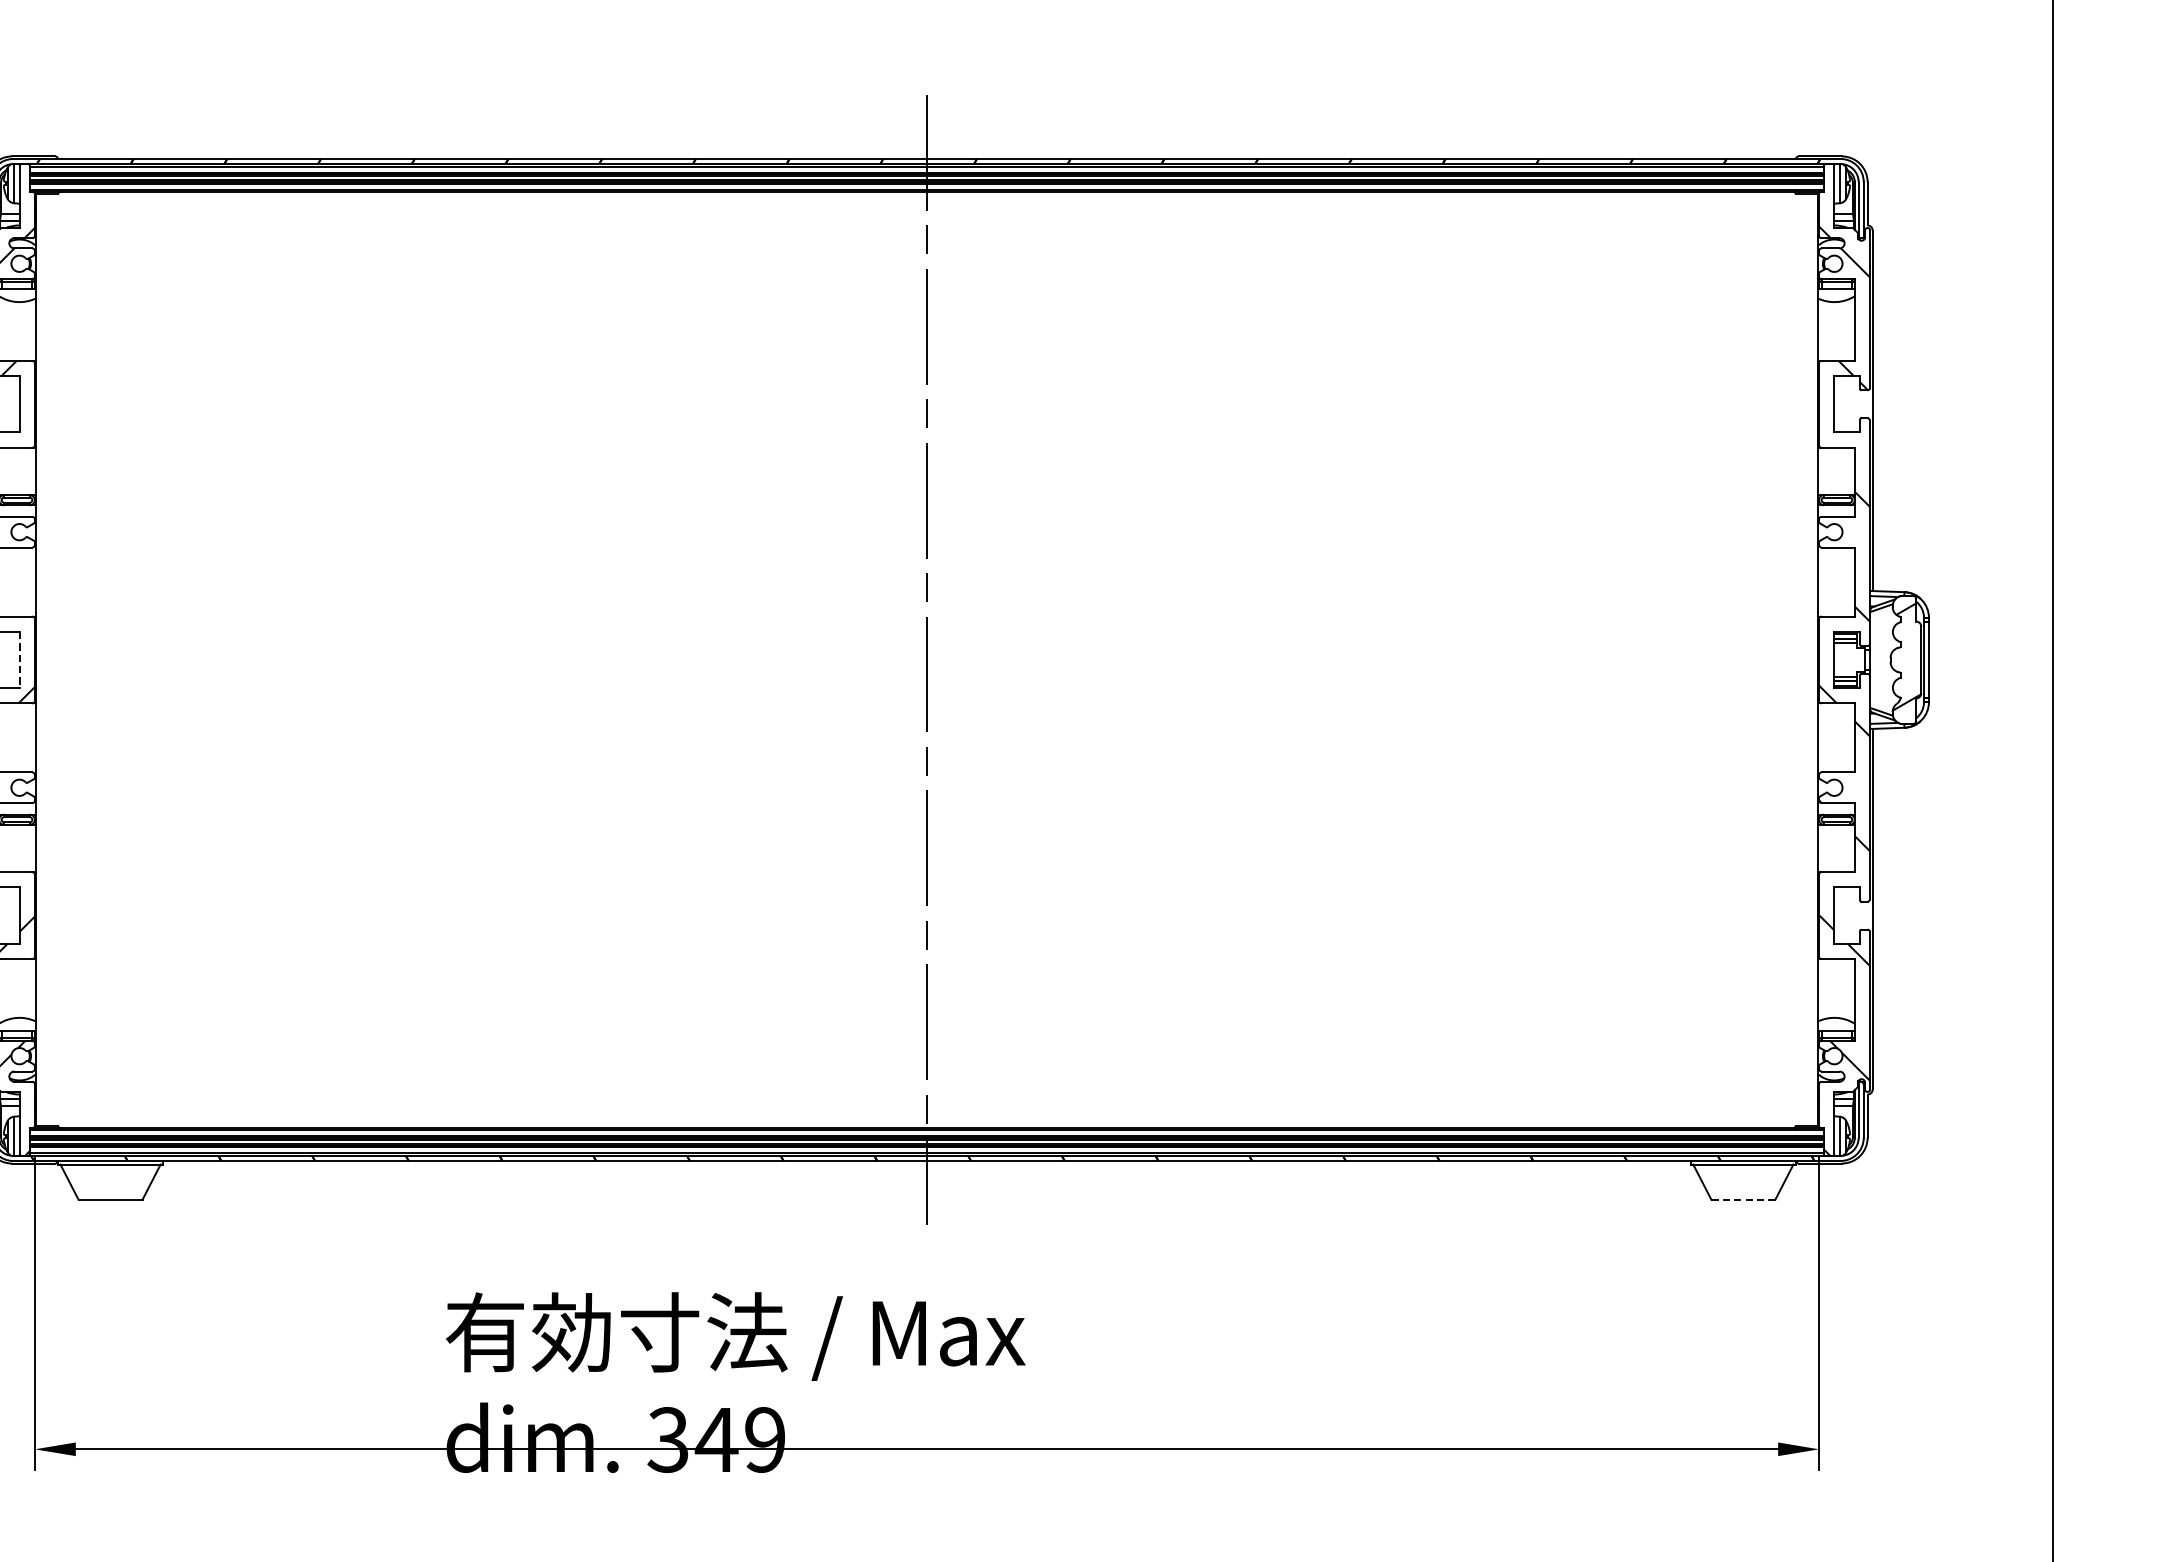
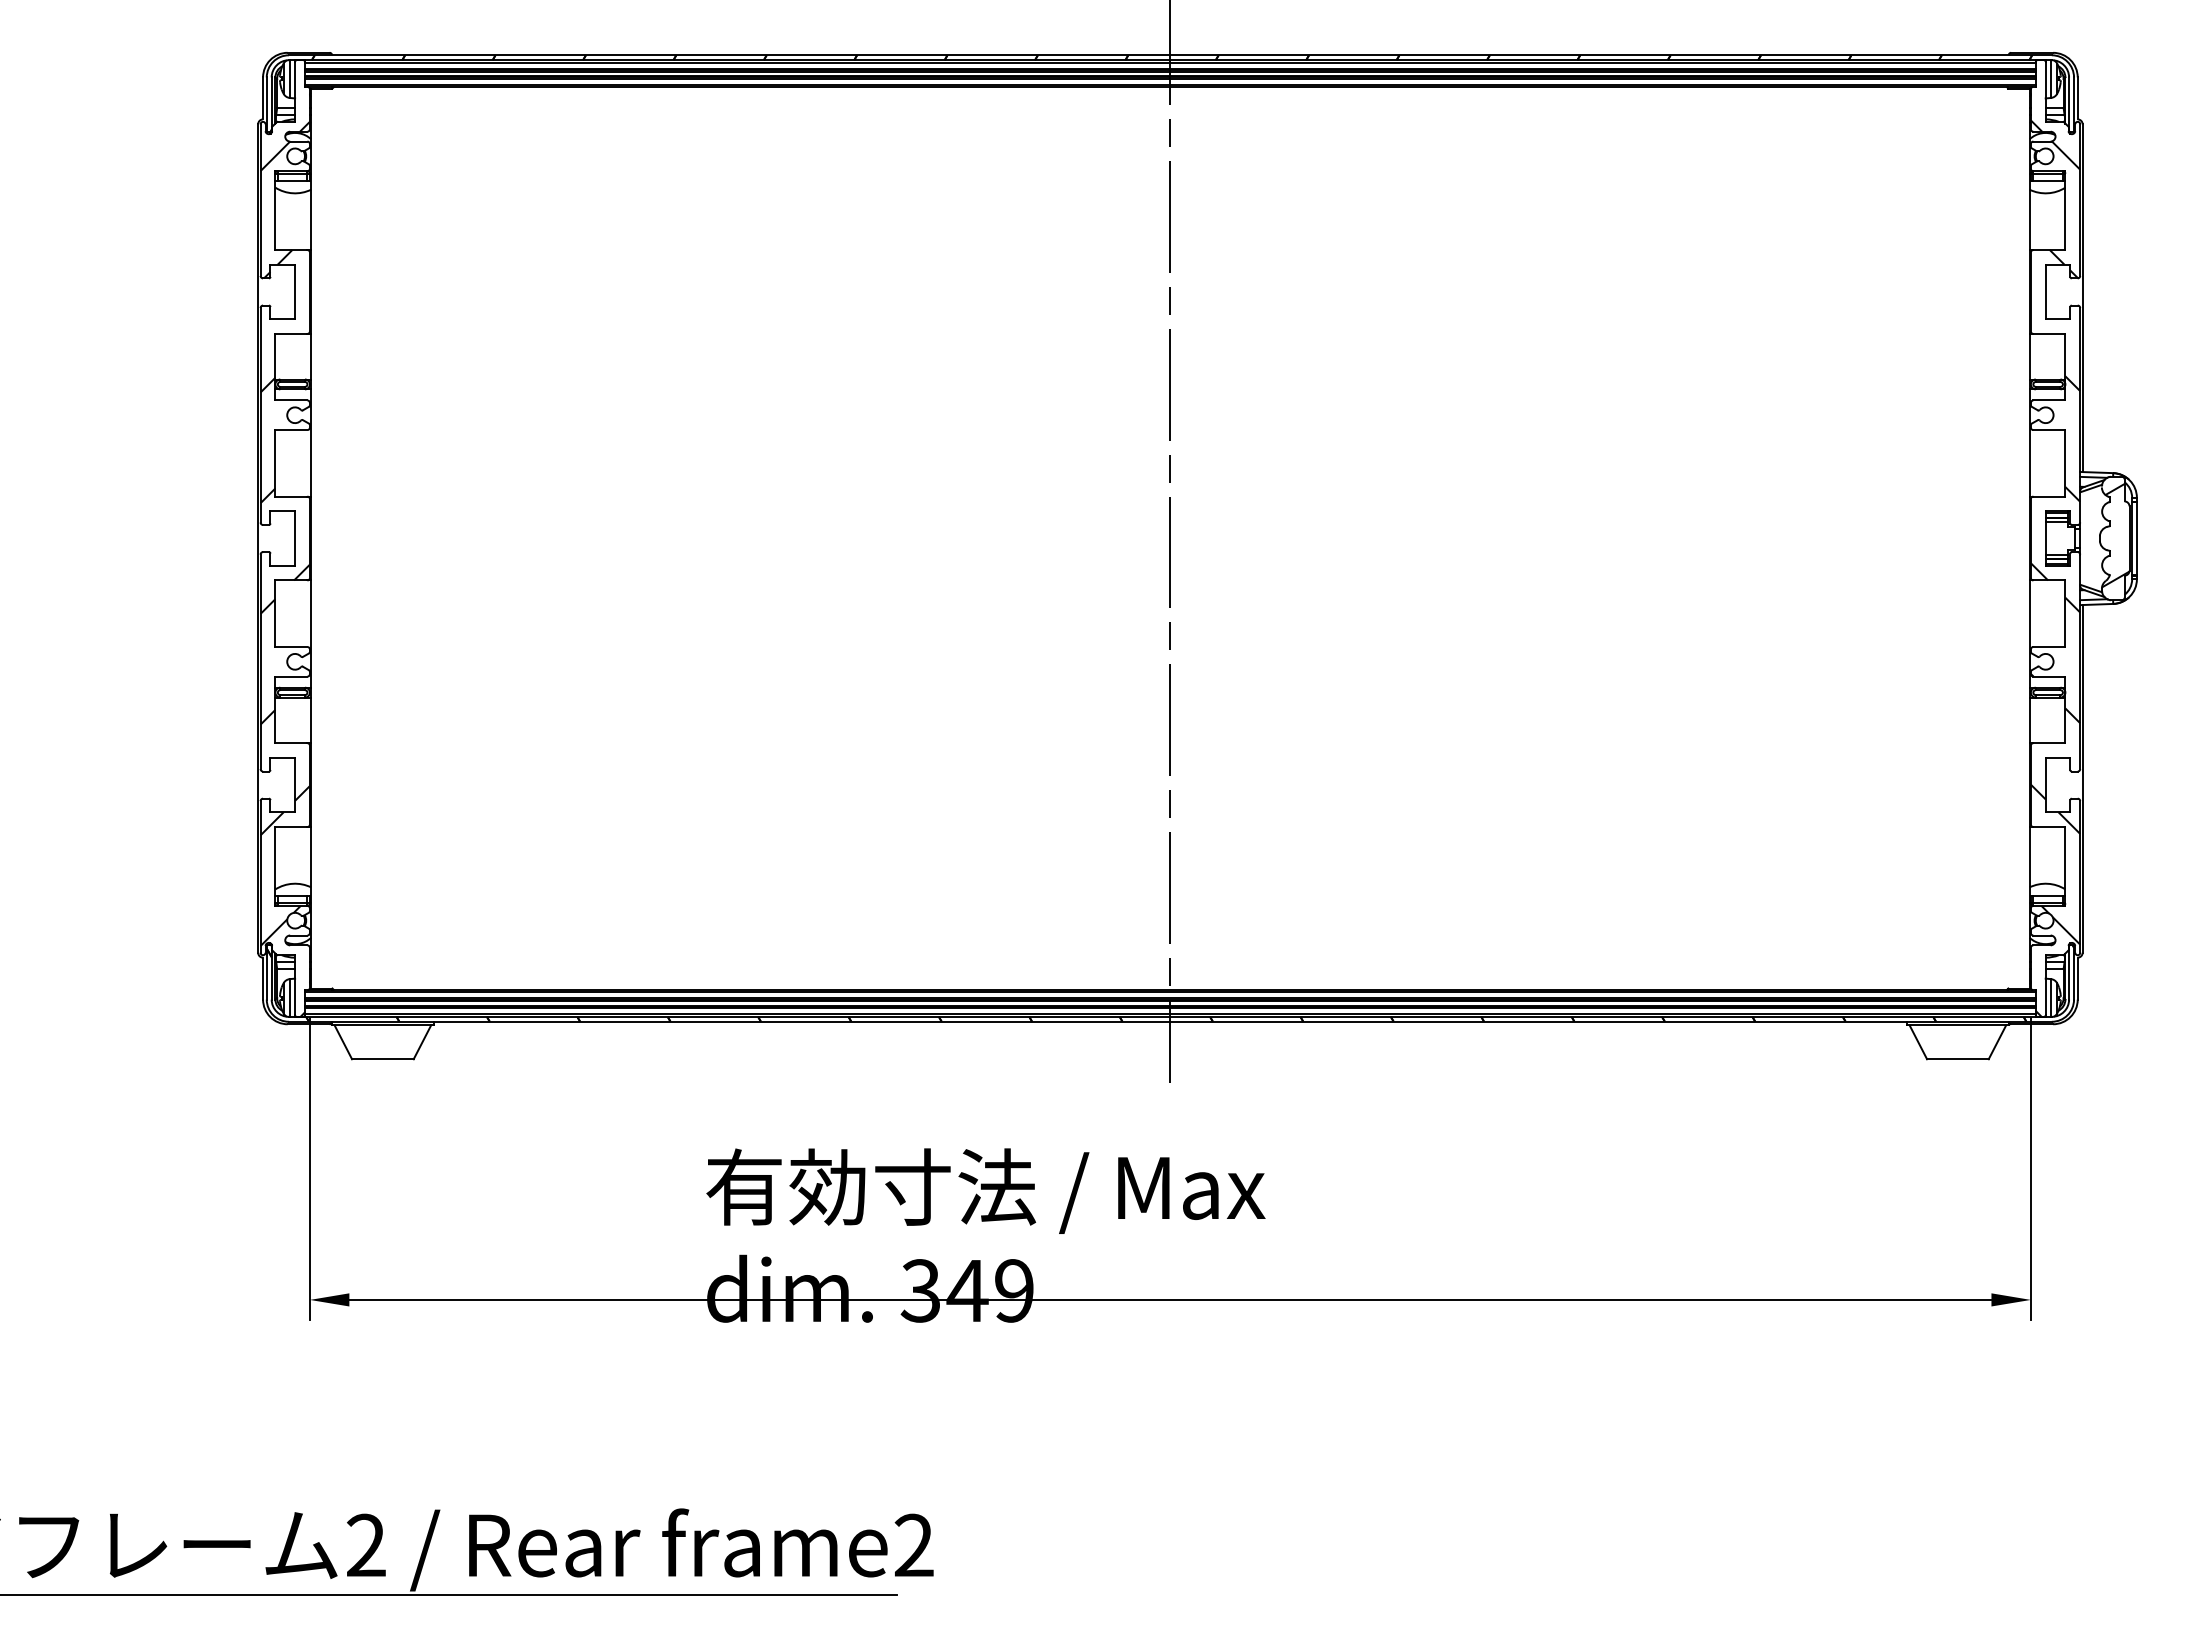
line: (19, 660) -> (295, 539), dashed -> solid
line: (1742, 1200) -> (1957, 1059), dashed -> solid

